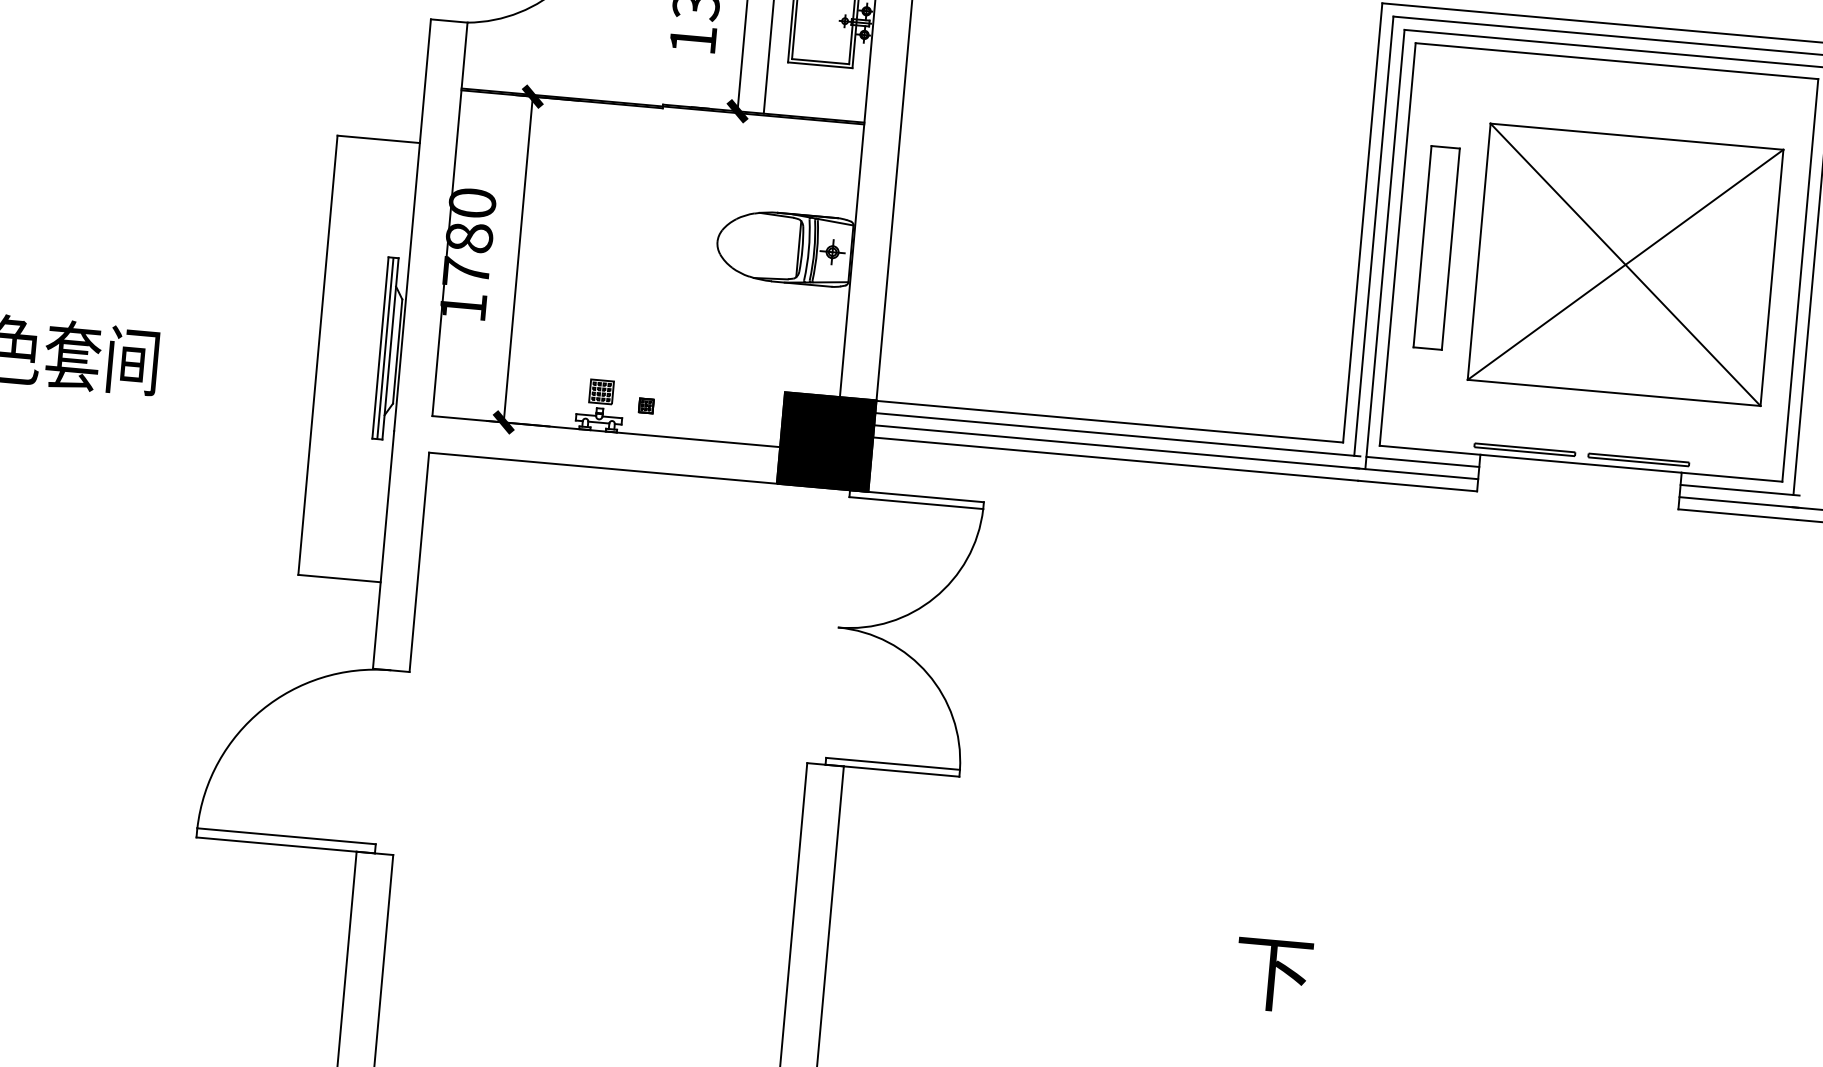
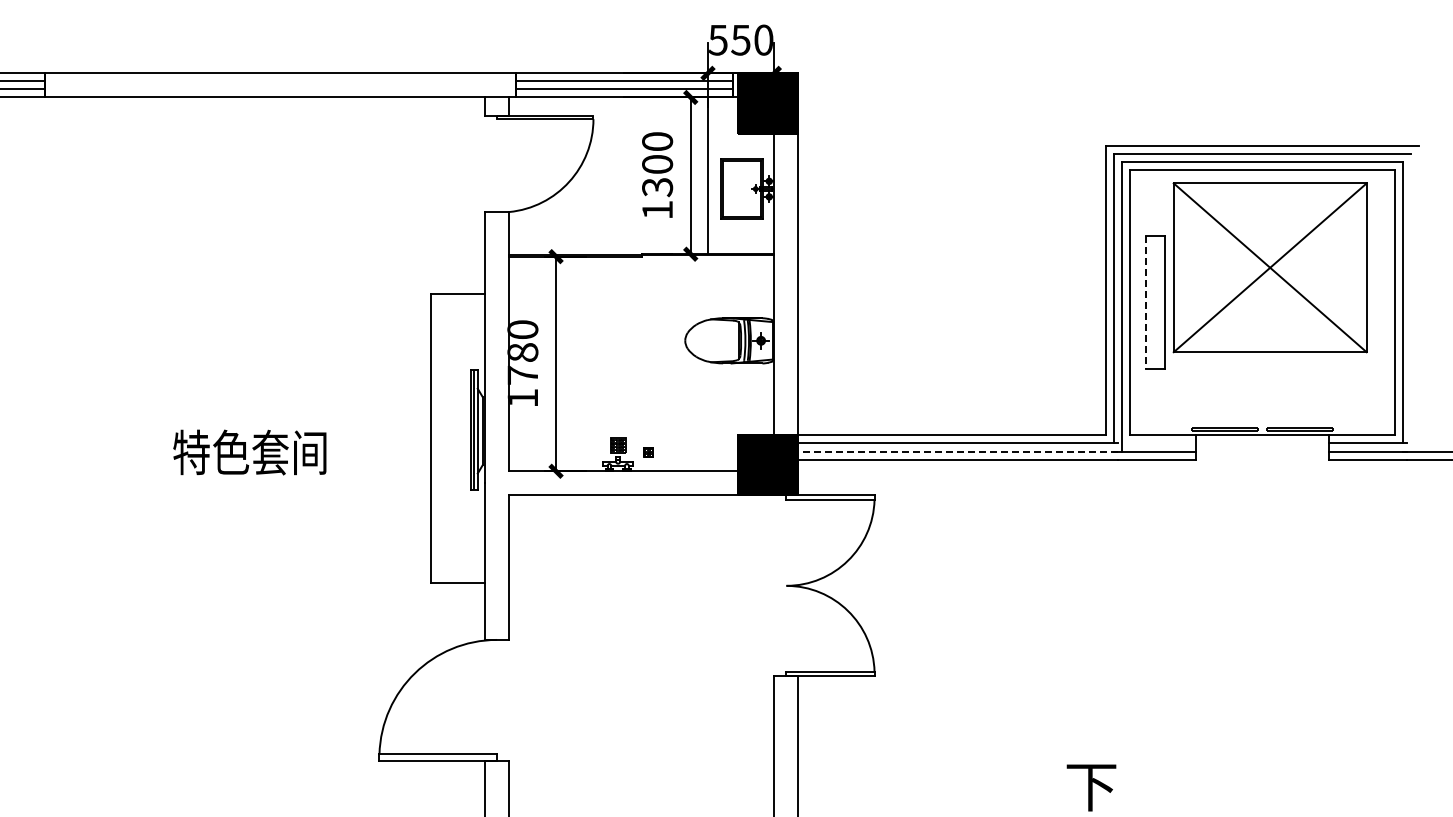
line: (1422, 247) -> (1146, 303), solid -> dashed
part: (1624, 264) -> (1269, 267), moved
line: (1117, 446) -> (958, 451), solid -> dashed
line: (1423, 462) -> (1159, 443), removed

